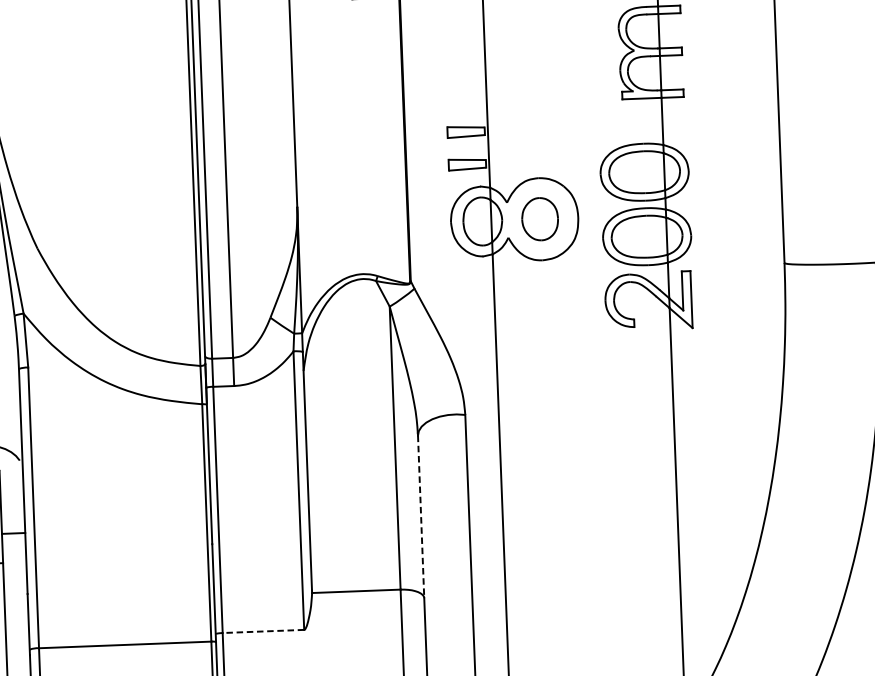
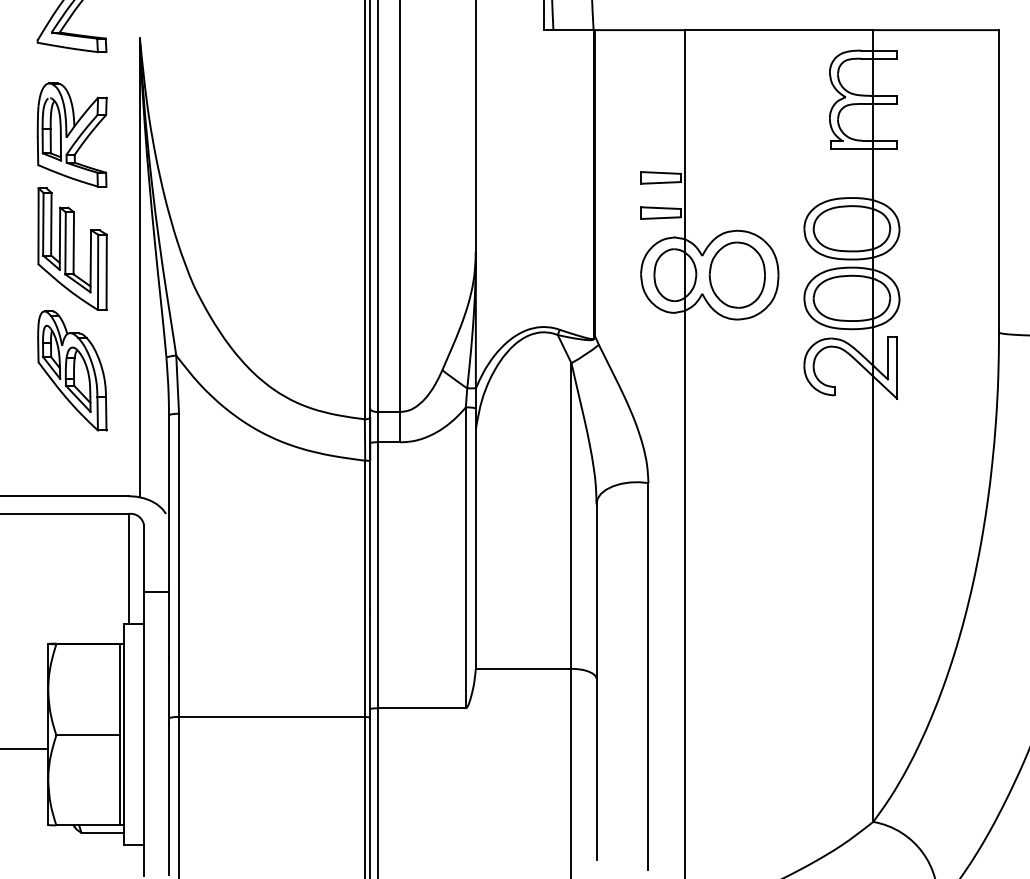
part: (539, 218) -> (736, 274), size x1.43
line: (421, 517) -> (596, 591), dashed -> solid
line: (263, 631) -> (421, 708), dashed -> solid

